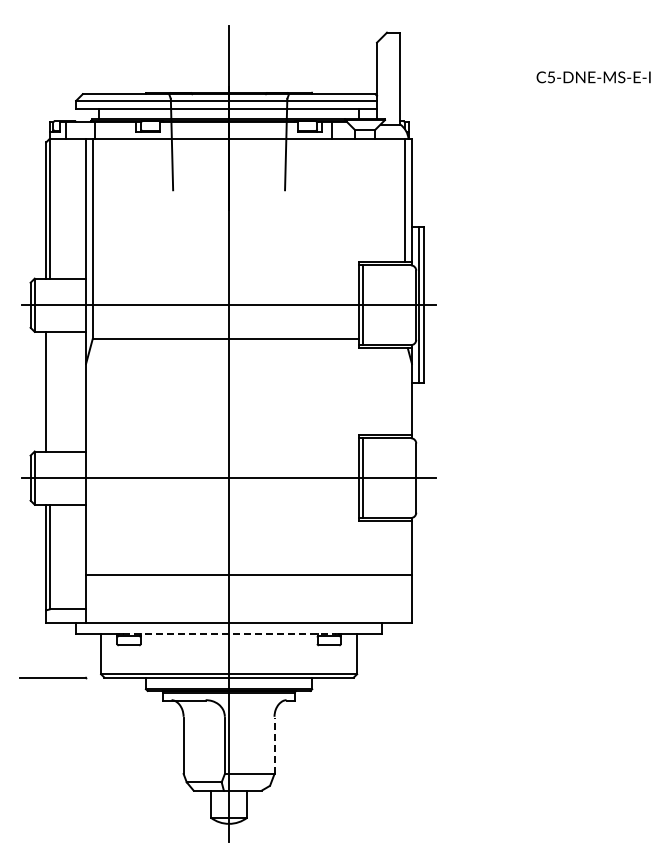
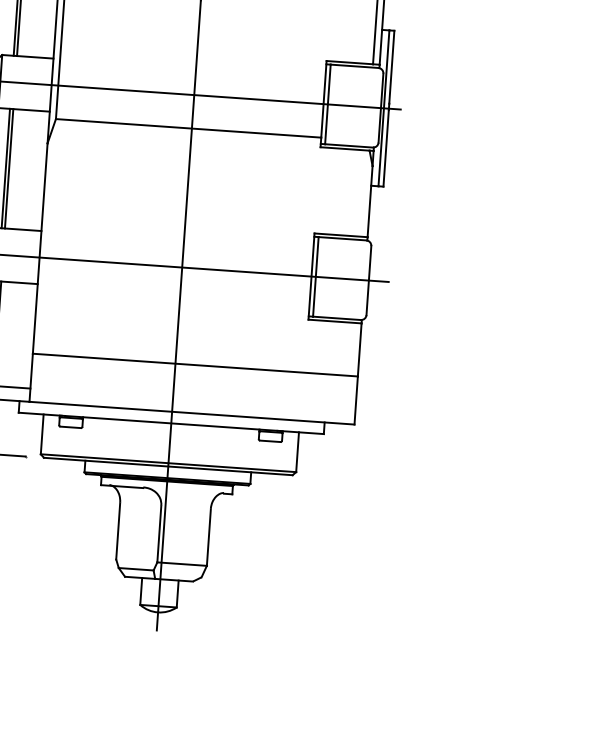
line: (49, 391) -> (9, 168), added
line: (229, 634) -> (171, 423), dashed -> solid
line: (274, 745) -> (208, 537), dashed -> solid

